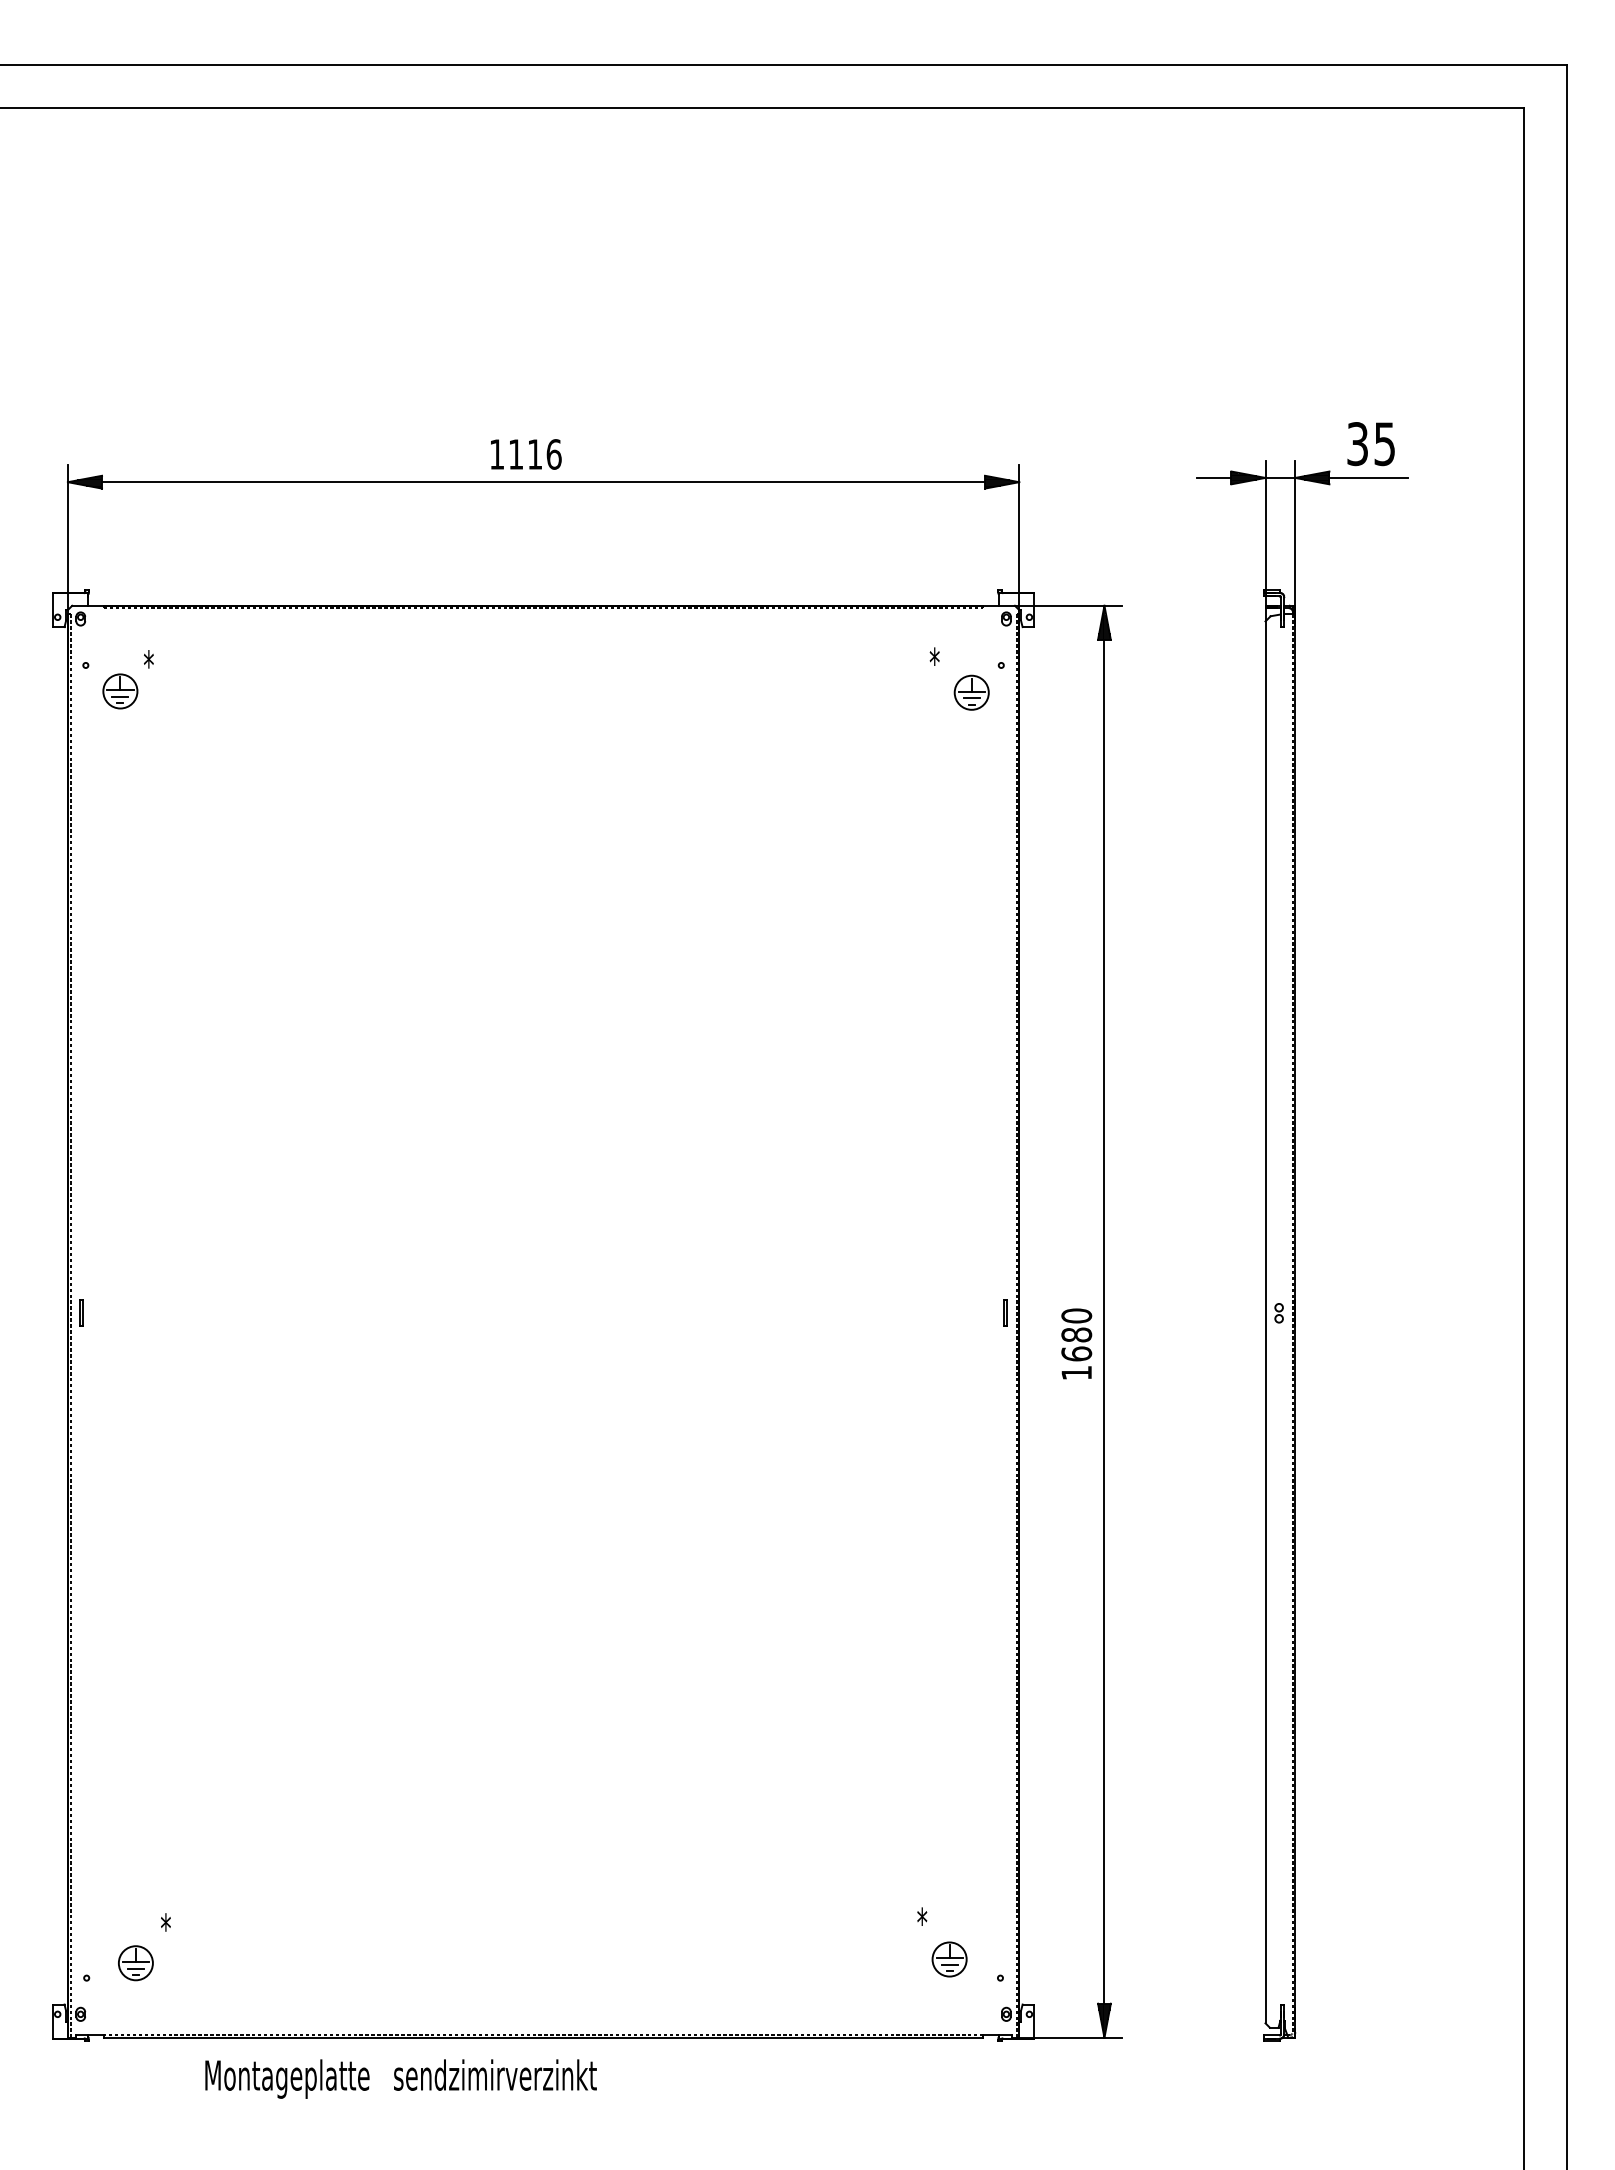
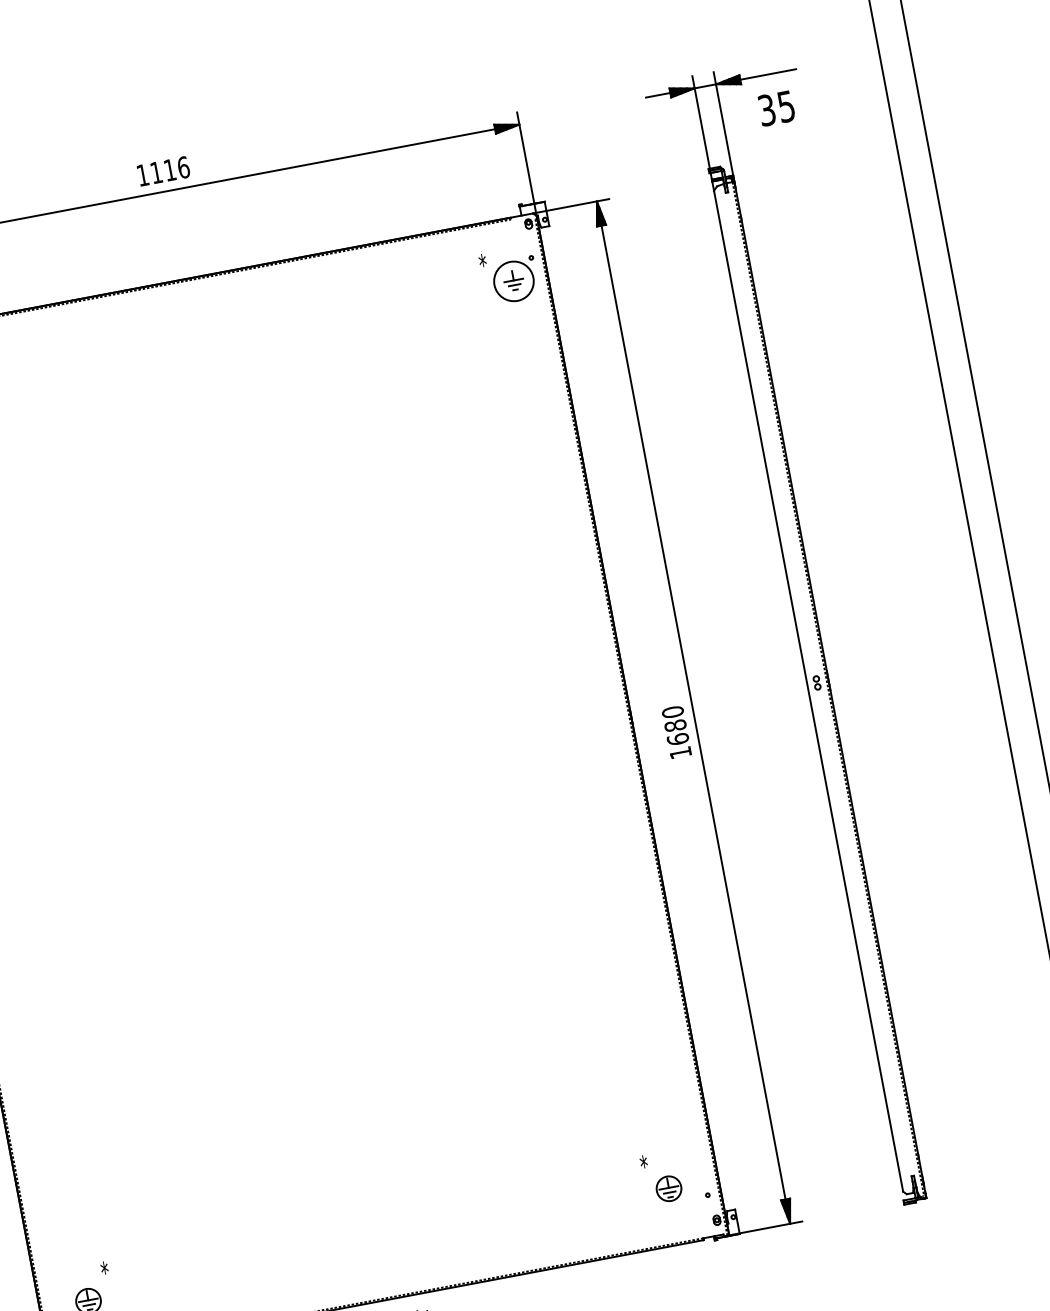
text: (1370, 444) -> (776, 108), moved
circle: (971, 692) -> (513, 281), size x1.6
line: (1004, 1312) -> (620, 719), removed

